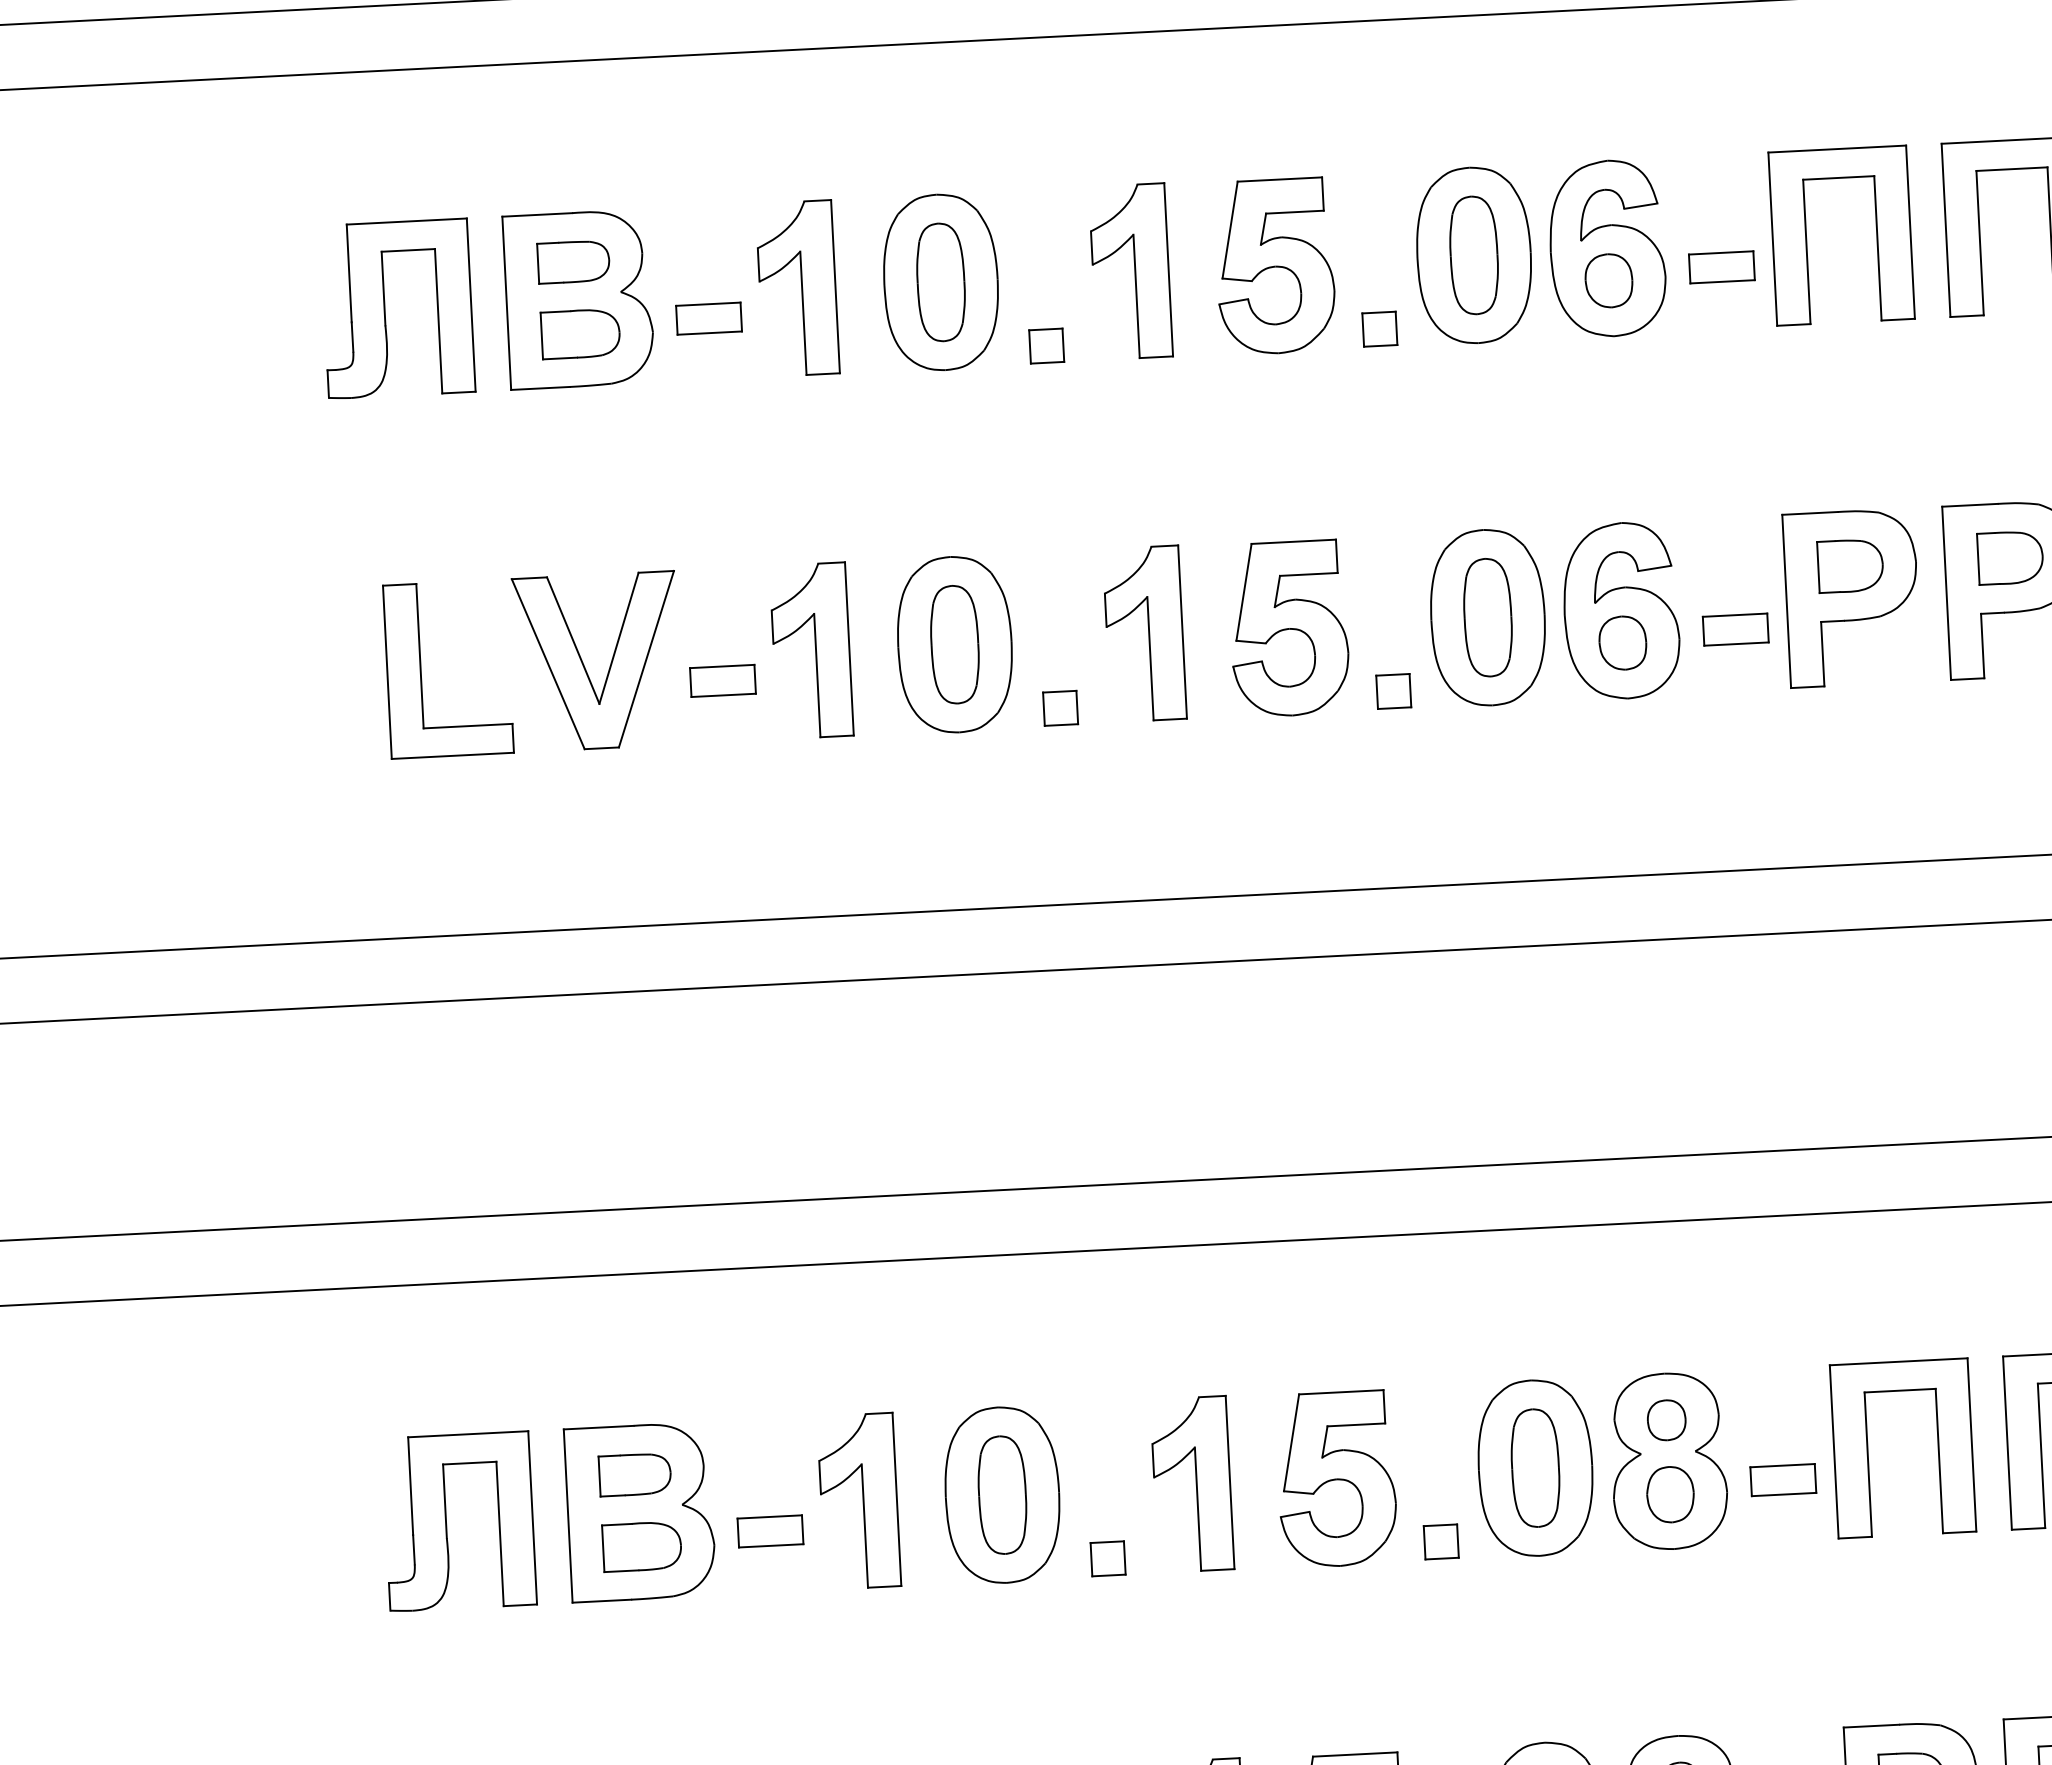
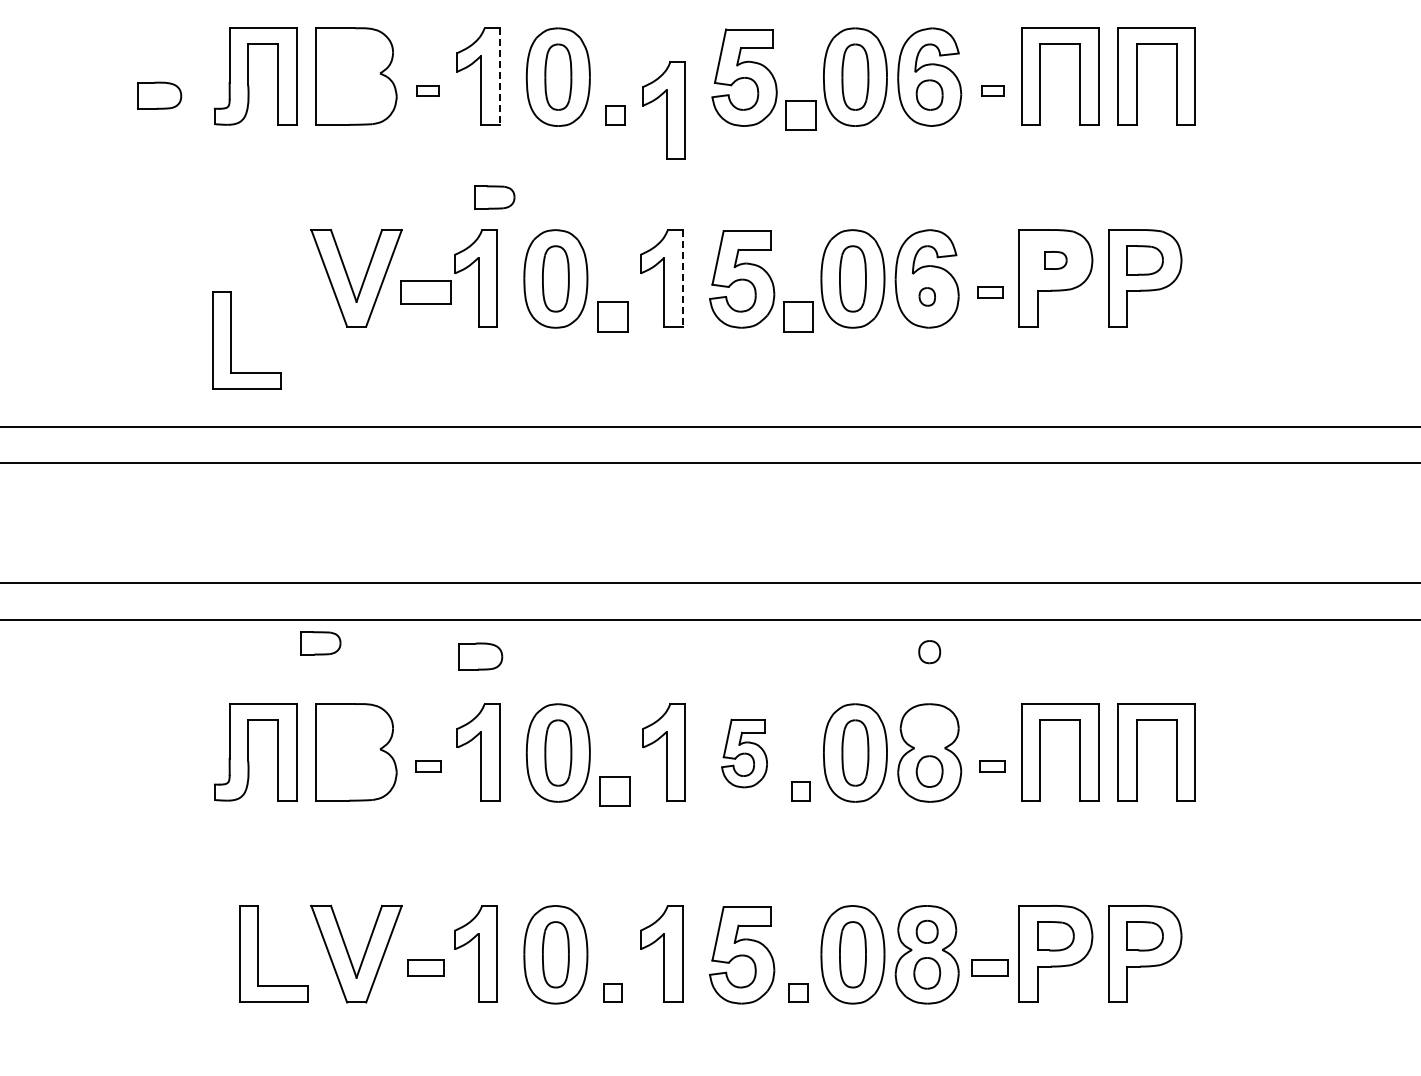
part: (573, 262) -> (494, 197), moved
part: (1721, 266) -> (992, 90), size x0.6
part: (1129, 271) -> (663, 110), moved
line: (835, 288) -> (499, 77), solid -> dashed
part: (707, 318) -> (427, 90), size x0.6
part: (1379, 329) -> (800, 115), size x1.6
part: (580, 333) -> (159, 95), moved
part: (1849, 566) -> (1055, 260), size x0.6
part: (1734, 629) -> (989, 292), size x0.7
line: (1182, 632) -> (682, 278), solid -> dashed
part: (1623, 642) -> (927, 296), size x0.6
part: (421, 670) -> (231, 340), moved
part: (722, 680) -> (425, 292), size x1.4
part: (1393, 691) -> (798, 317), size x1.6
part: (1060, 708) -> (612, 317), size x1.6
part: (1666, 1420) -> (929, 652), moved
part: (634, 1475) -> (320, 643), moved
part: (1336, 1479) -> (744, 753), size x0.7
part: (1782, 1479) -> (992, 766), size x0.7
part: (768, 1531) -> (427, 766), size x0.7
part: (641, 1546) -> (480, 656), moved
part: (1108, 1558) -> (615, 791), size x1.6

